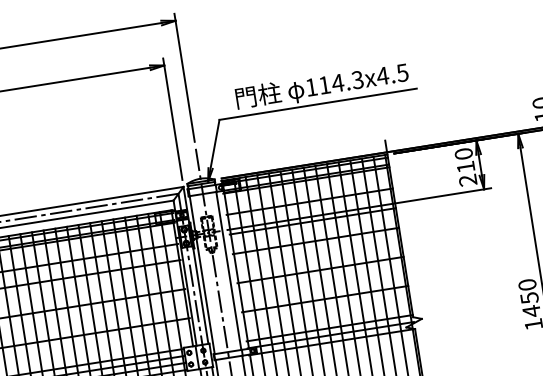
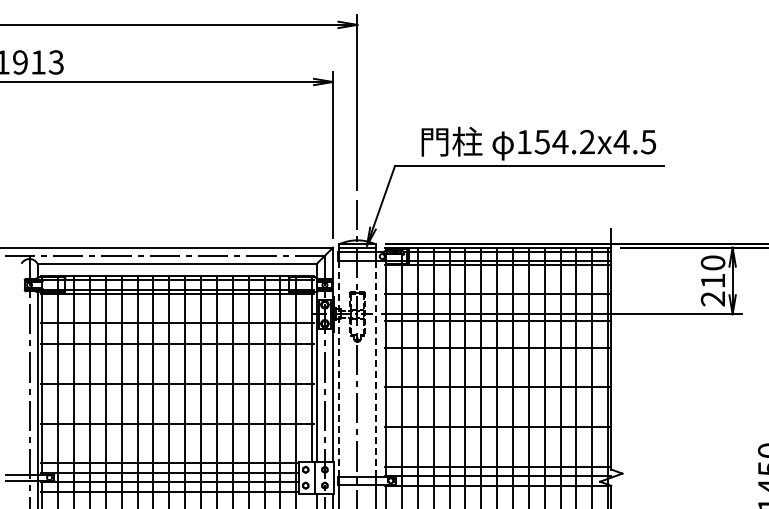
text: (340, 82) -> (564, 142), 114.3x4.5 -> 154.2x4.5
line: (228, 271) -> (375, 369), solid -> dashed
line: (202, 275) -> (339, 369), solid -> dashed

